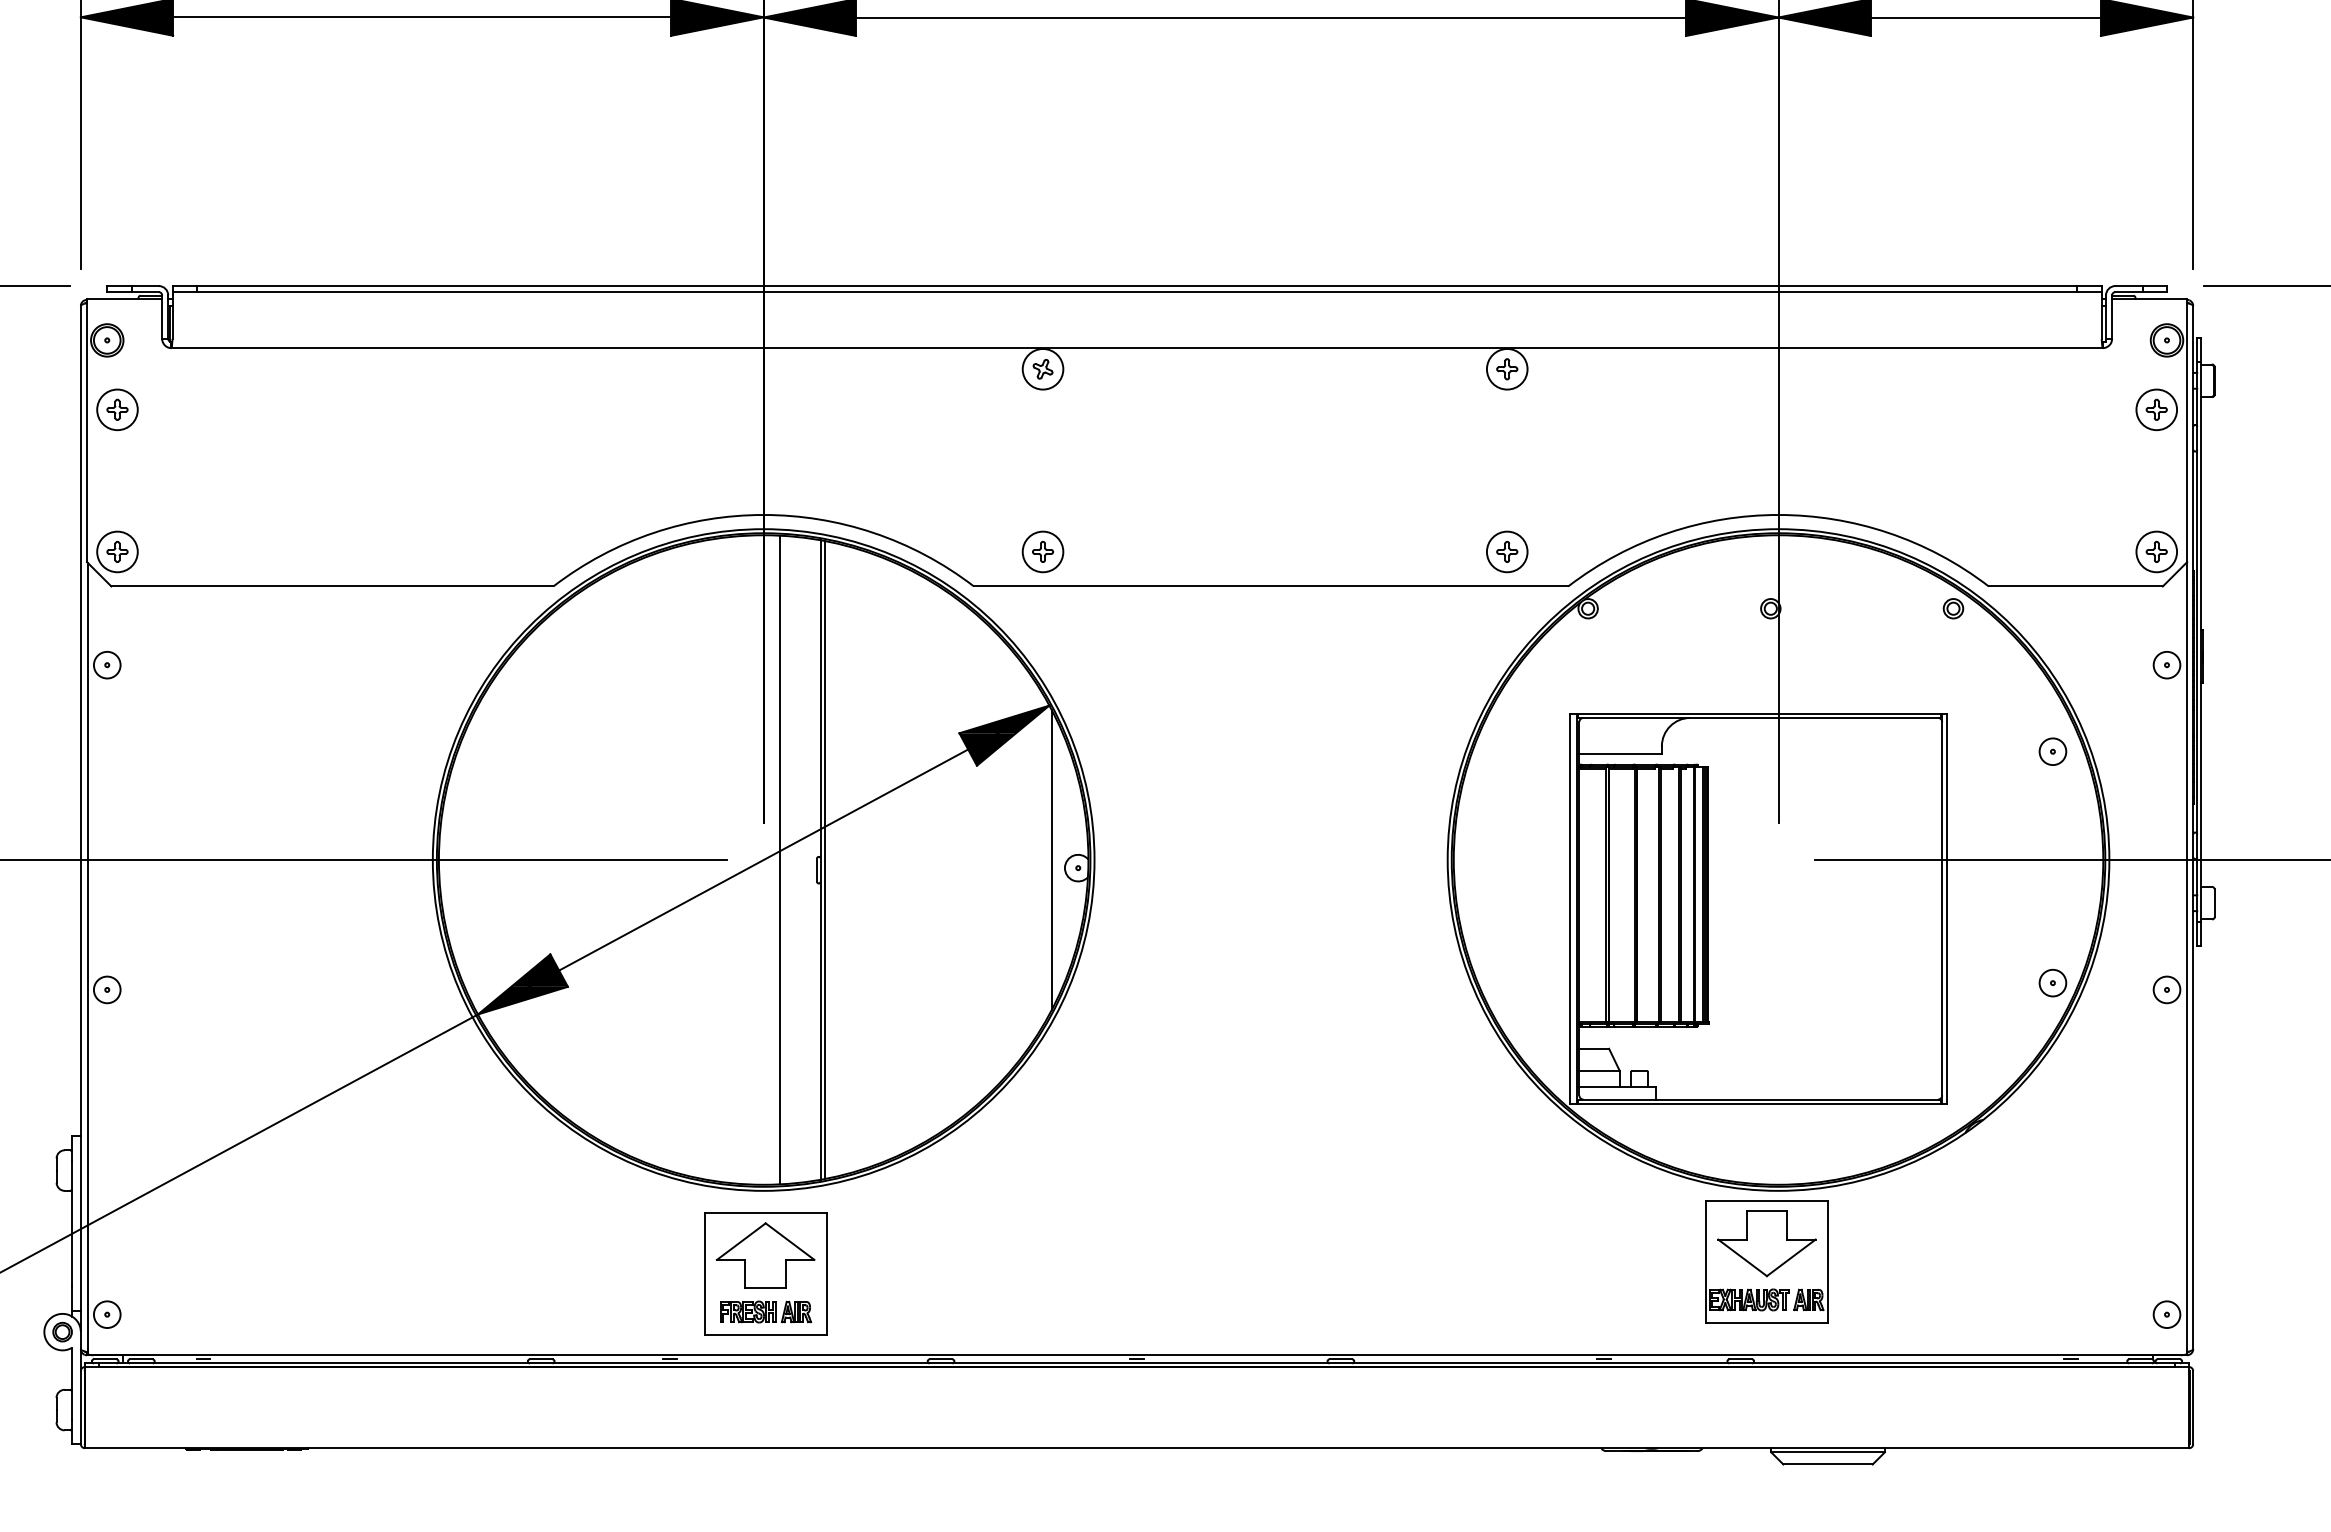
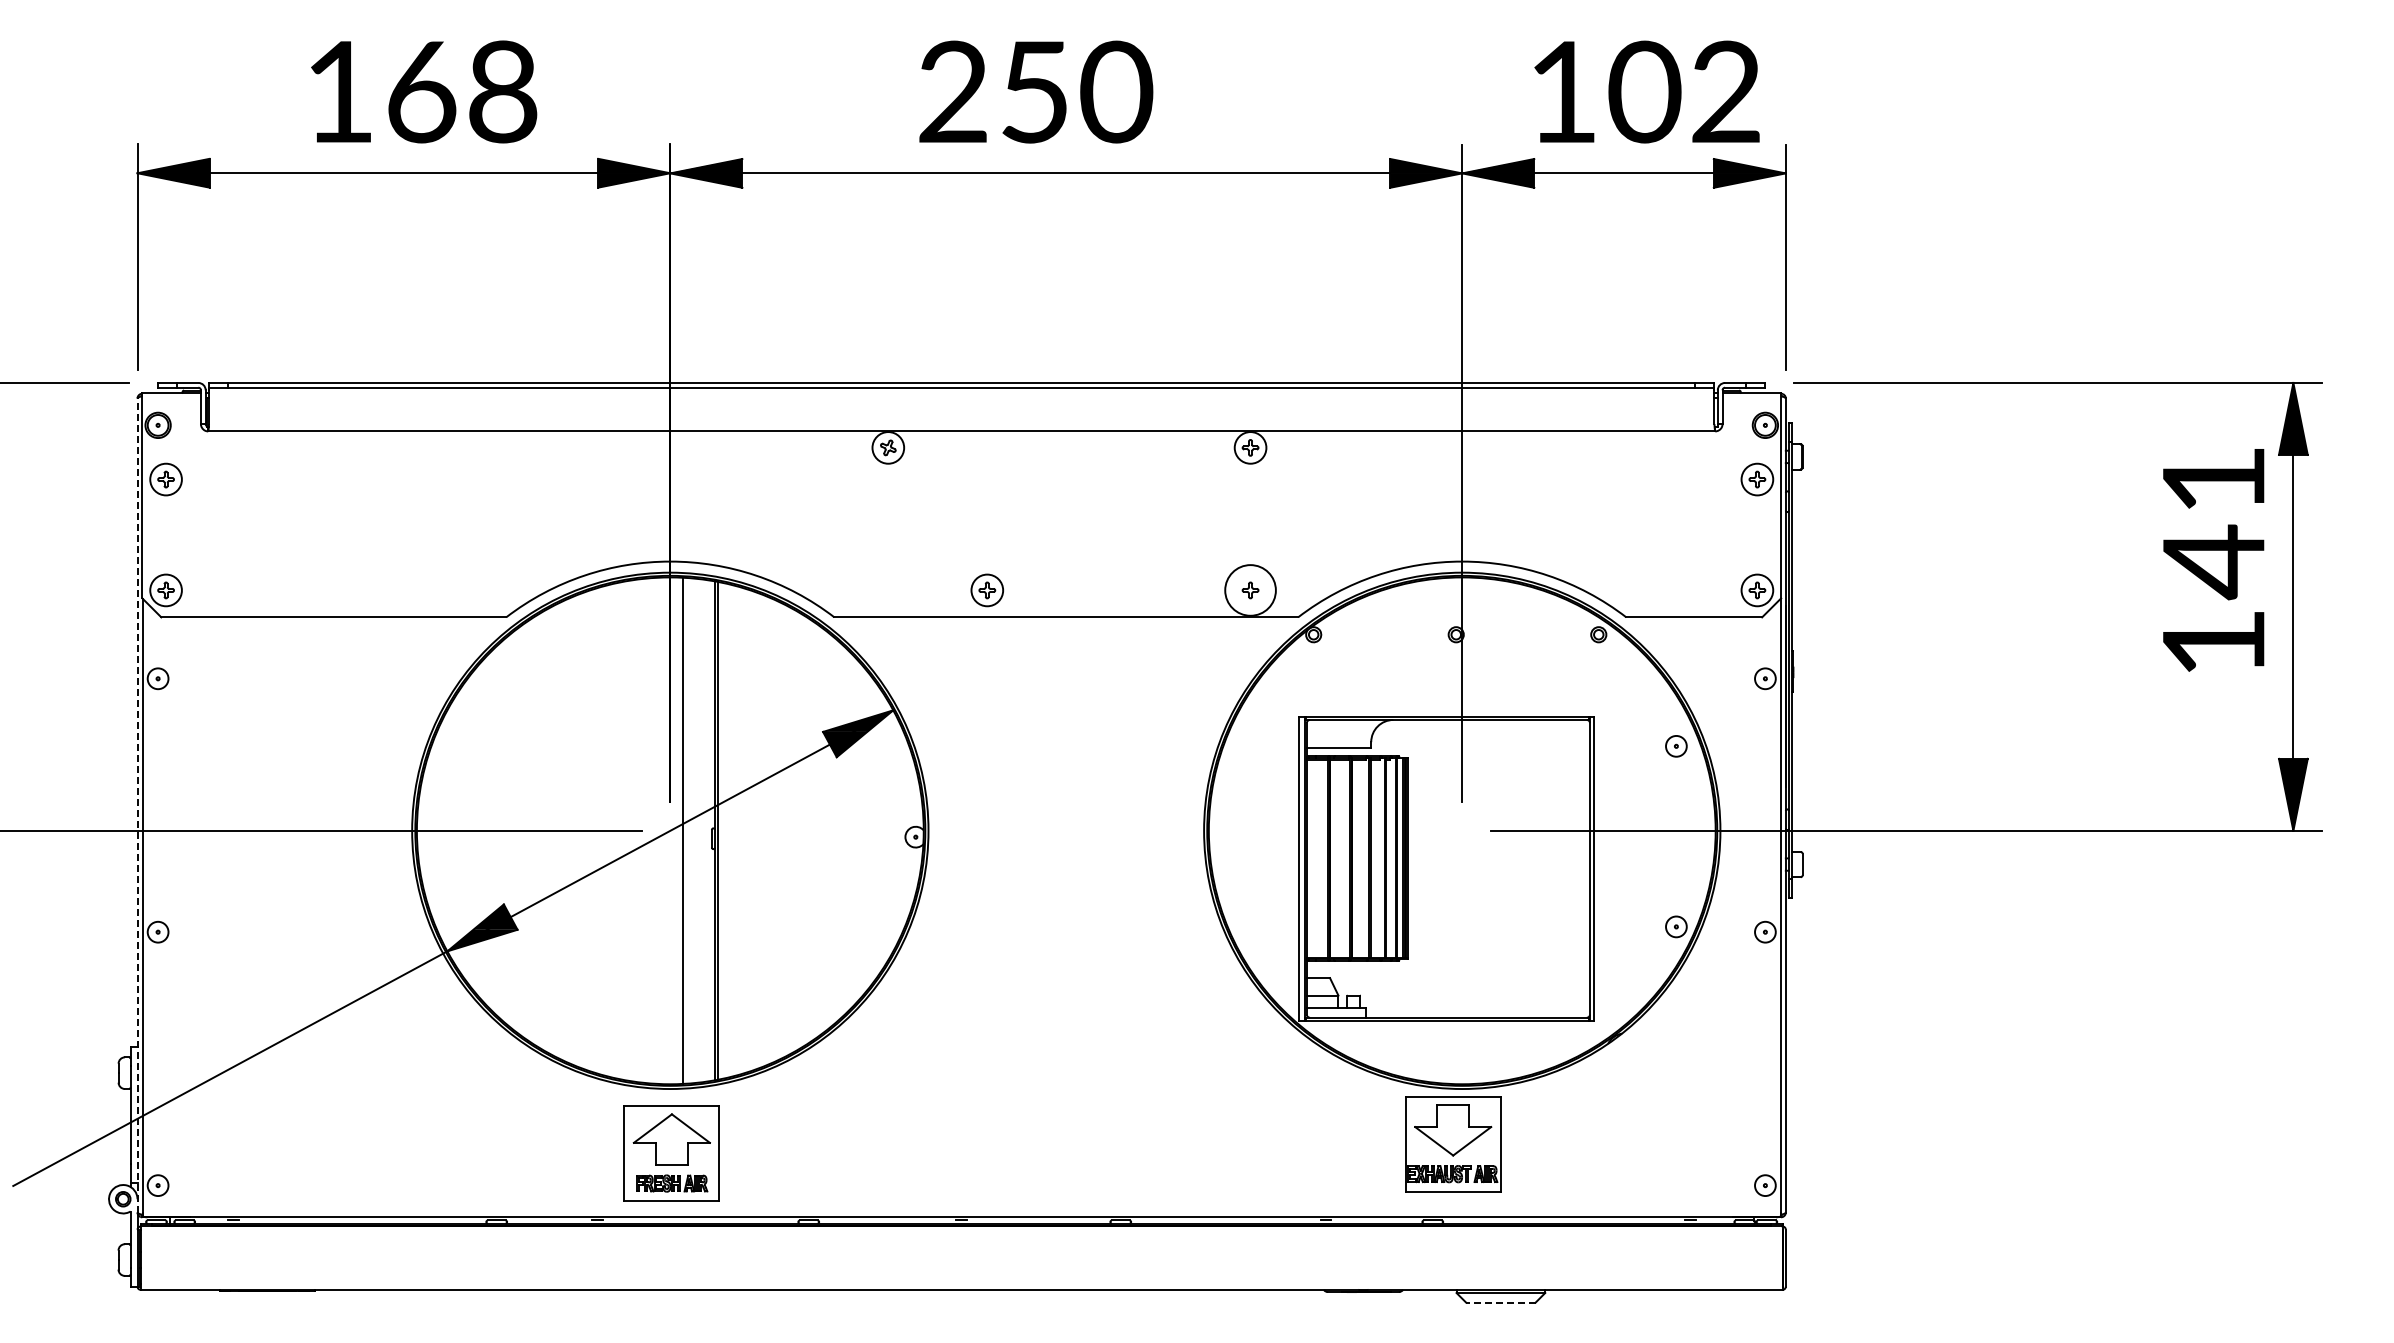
part: (1043, 552) -> (987, 590), moved
circle: (1507, 552) -> (1250, 590), size x1.6
line: (80, 827) -> (137, 805), solid -> dashed
line: (1052, 859) -> (895, 830), removed
line: (1827, 1464) -> (1500, 1302), solid -> dashed

